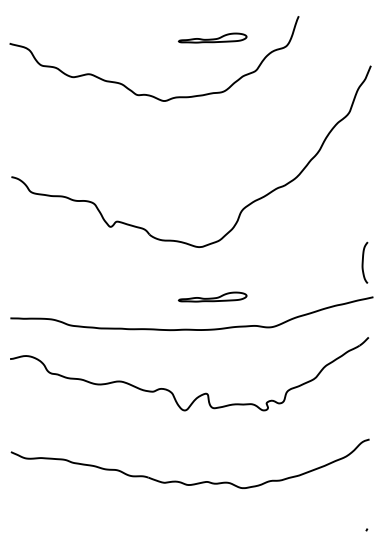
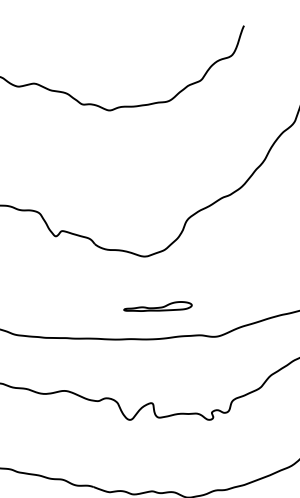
part: (212, 37) -> (157, 46), removed

